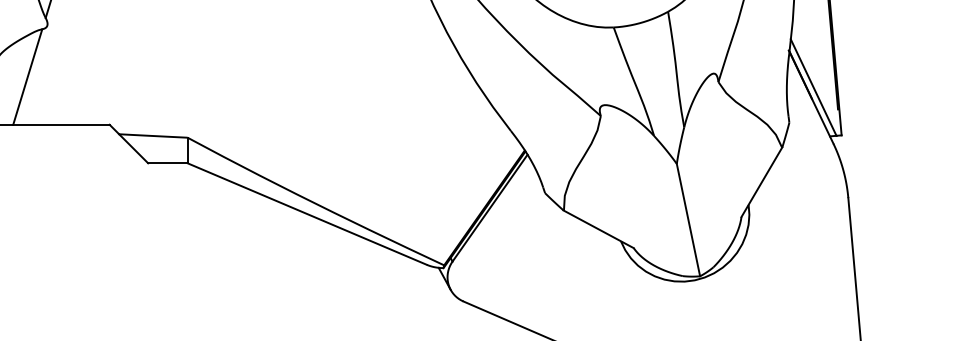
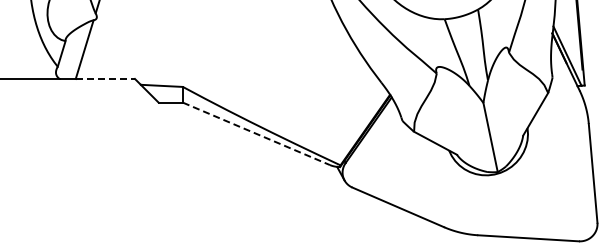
line: (61, 123) -> (105, 78), solid -> dashed
line: (307, 213) -> (256, 133), solid -> dashed

